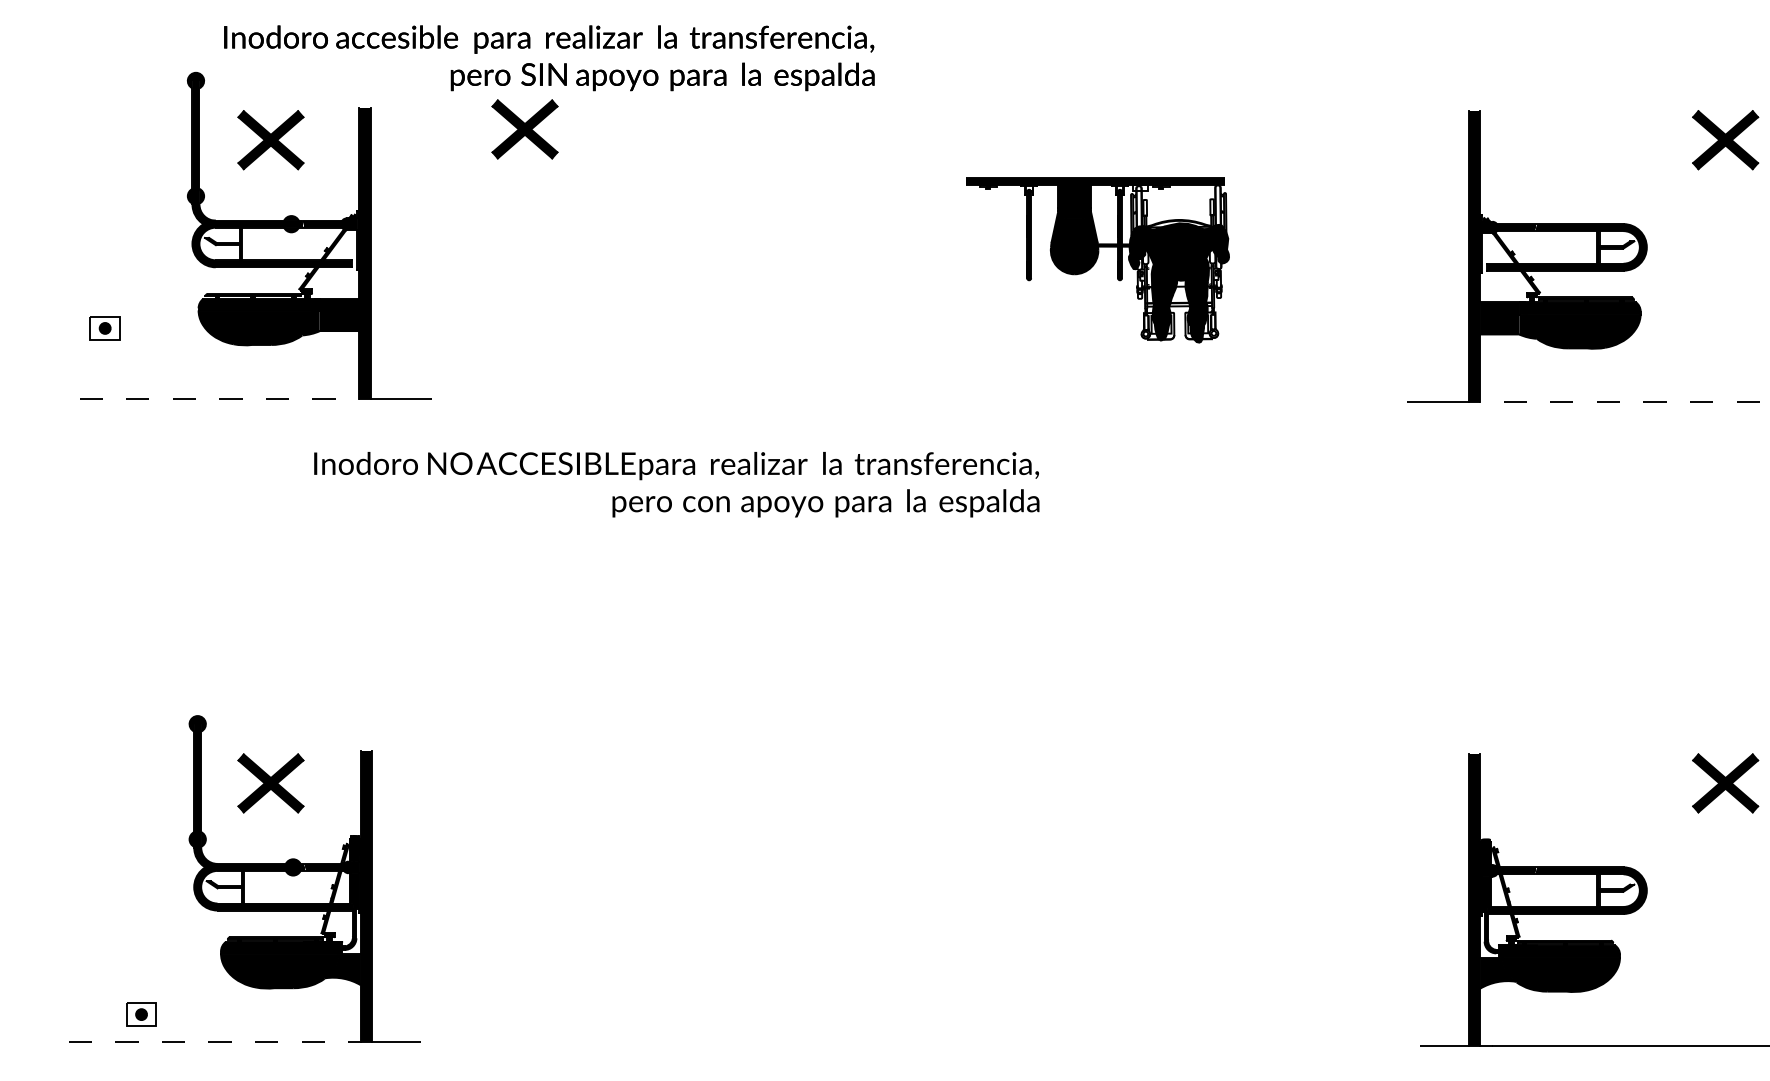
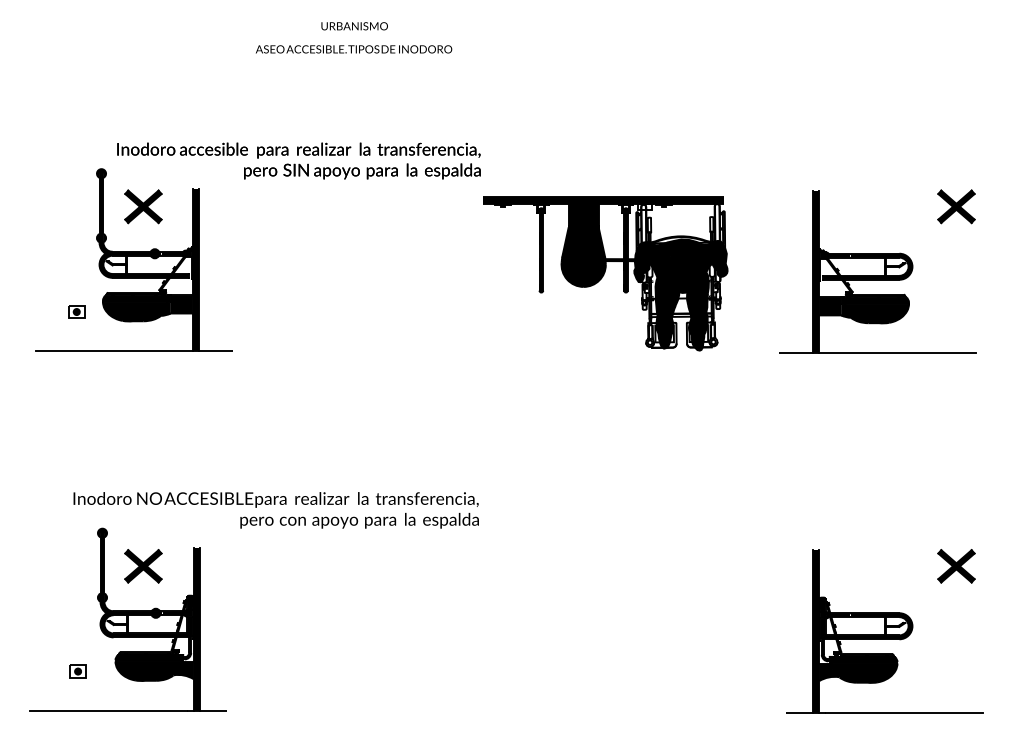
part: (525, 128) -> (285, 200), removed
part: (1097, 259) -> (605, 273), size x1.67
part: (104, 327) -> (76, 311), moved
line: (220, 399) -> (115, 351), dashed -> solid
line: (1618, 402) -> (896, 353), dashed -> solid
text: (675, 484) -> (275, 510), moved
part: (140, 1014) -> (77, 671), moved
line: (208, 1041) -> (108, 710), dashed -> solid

